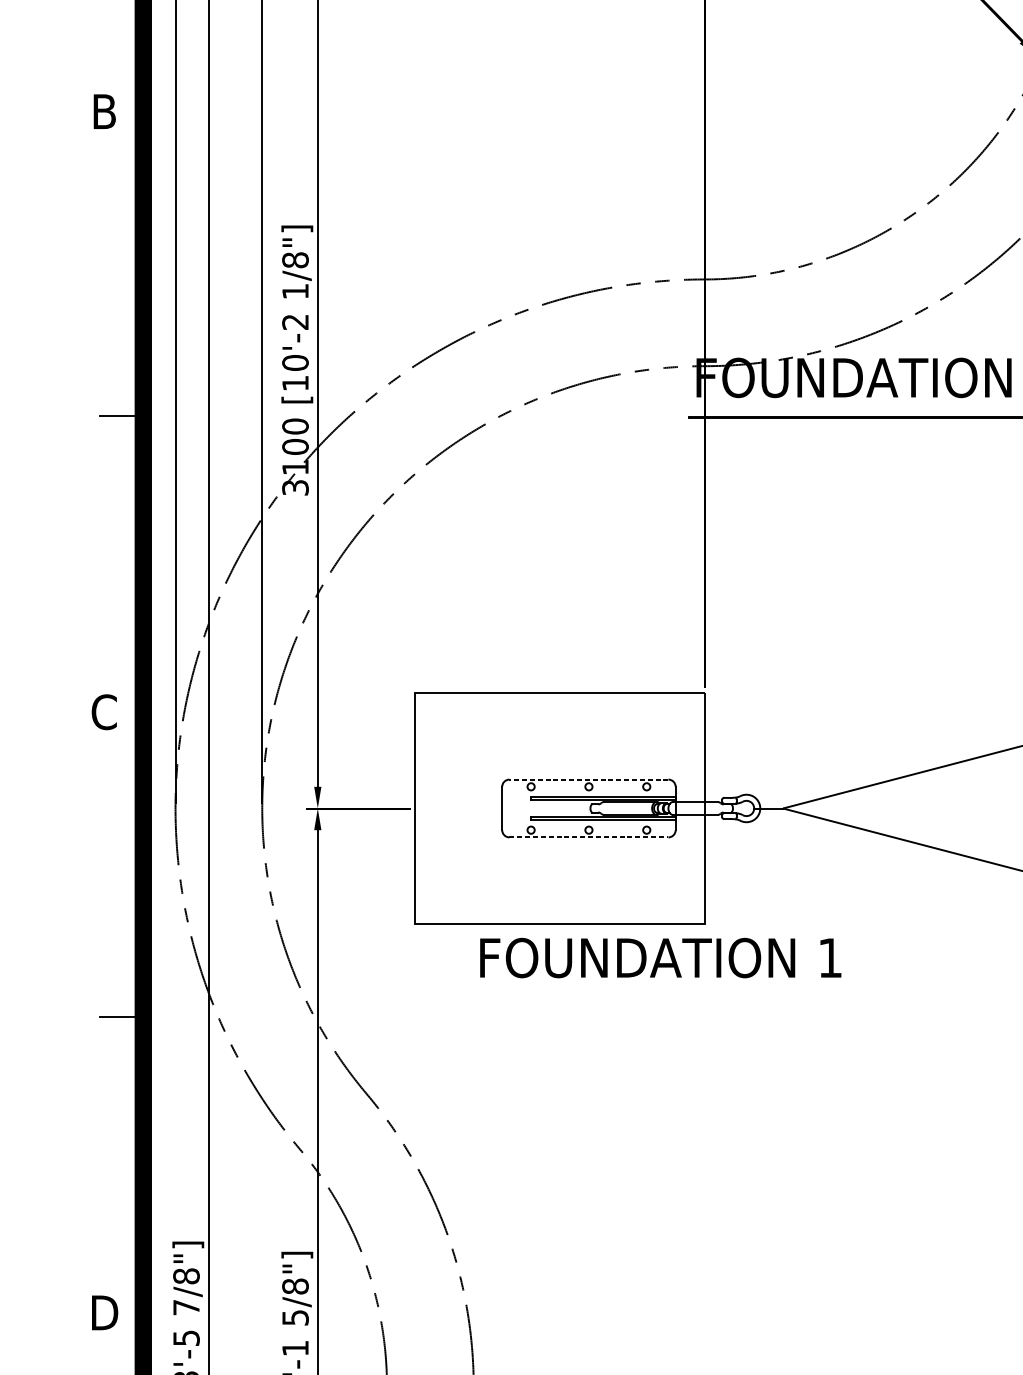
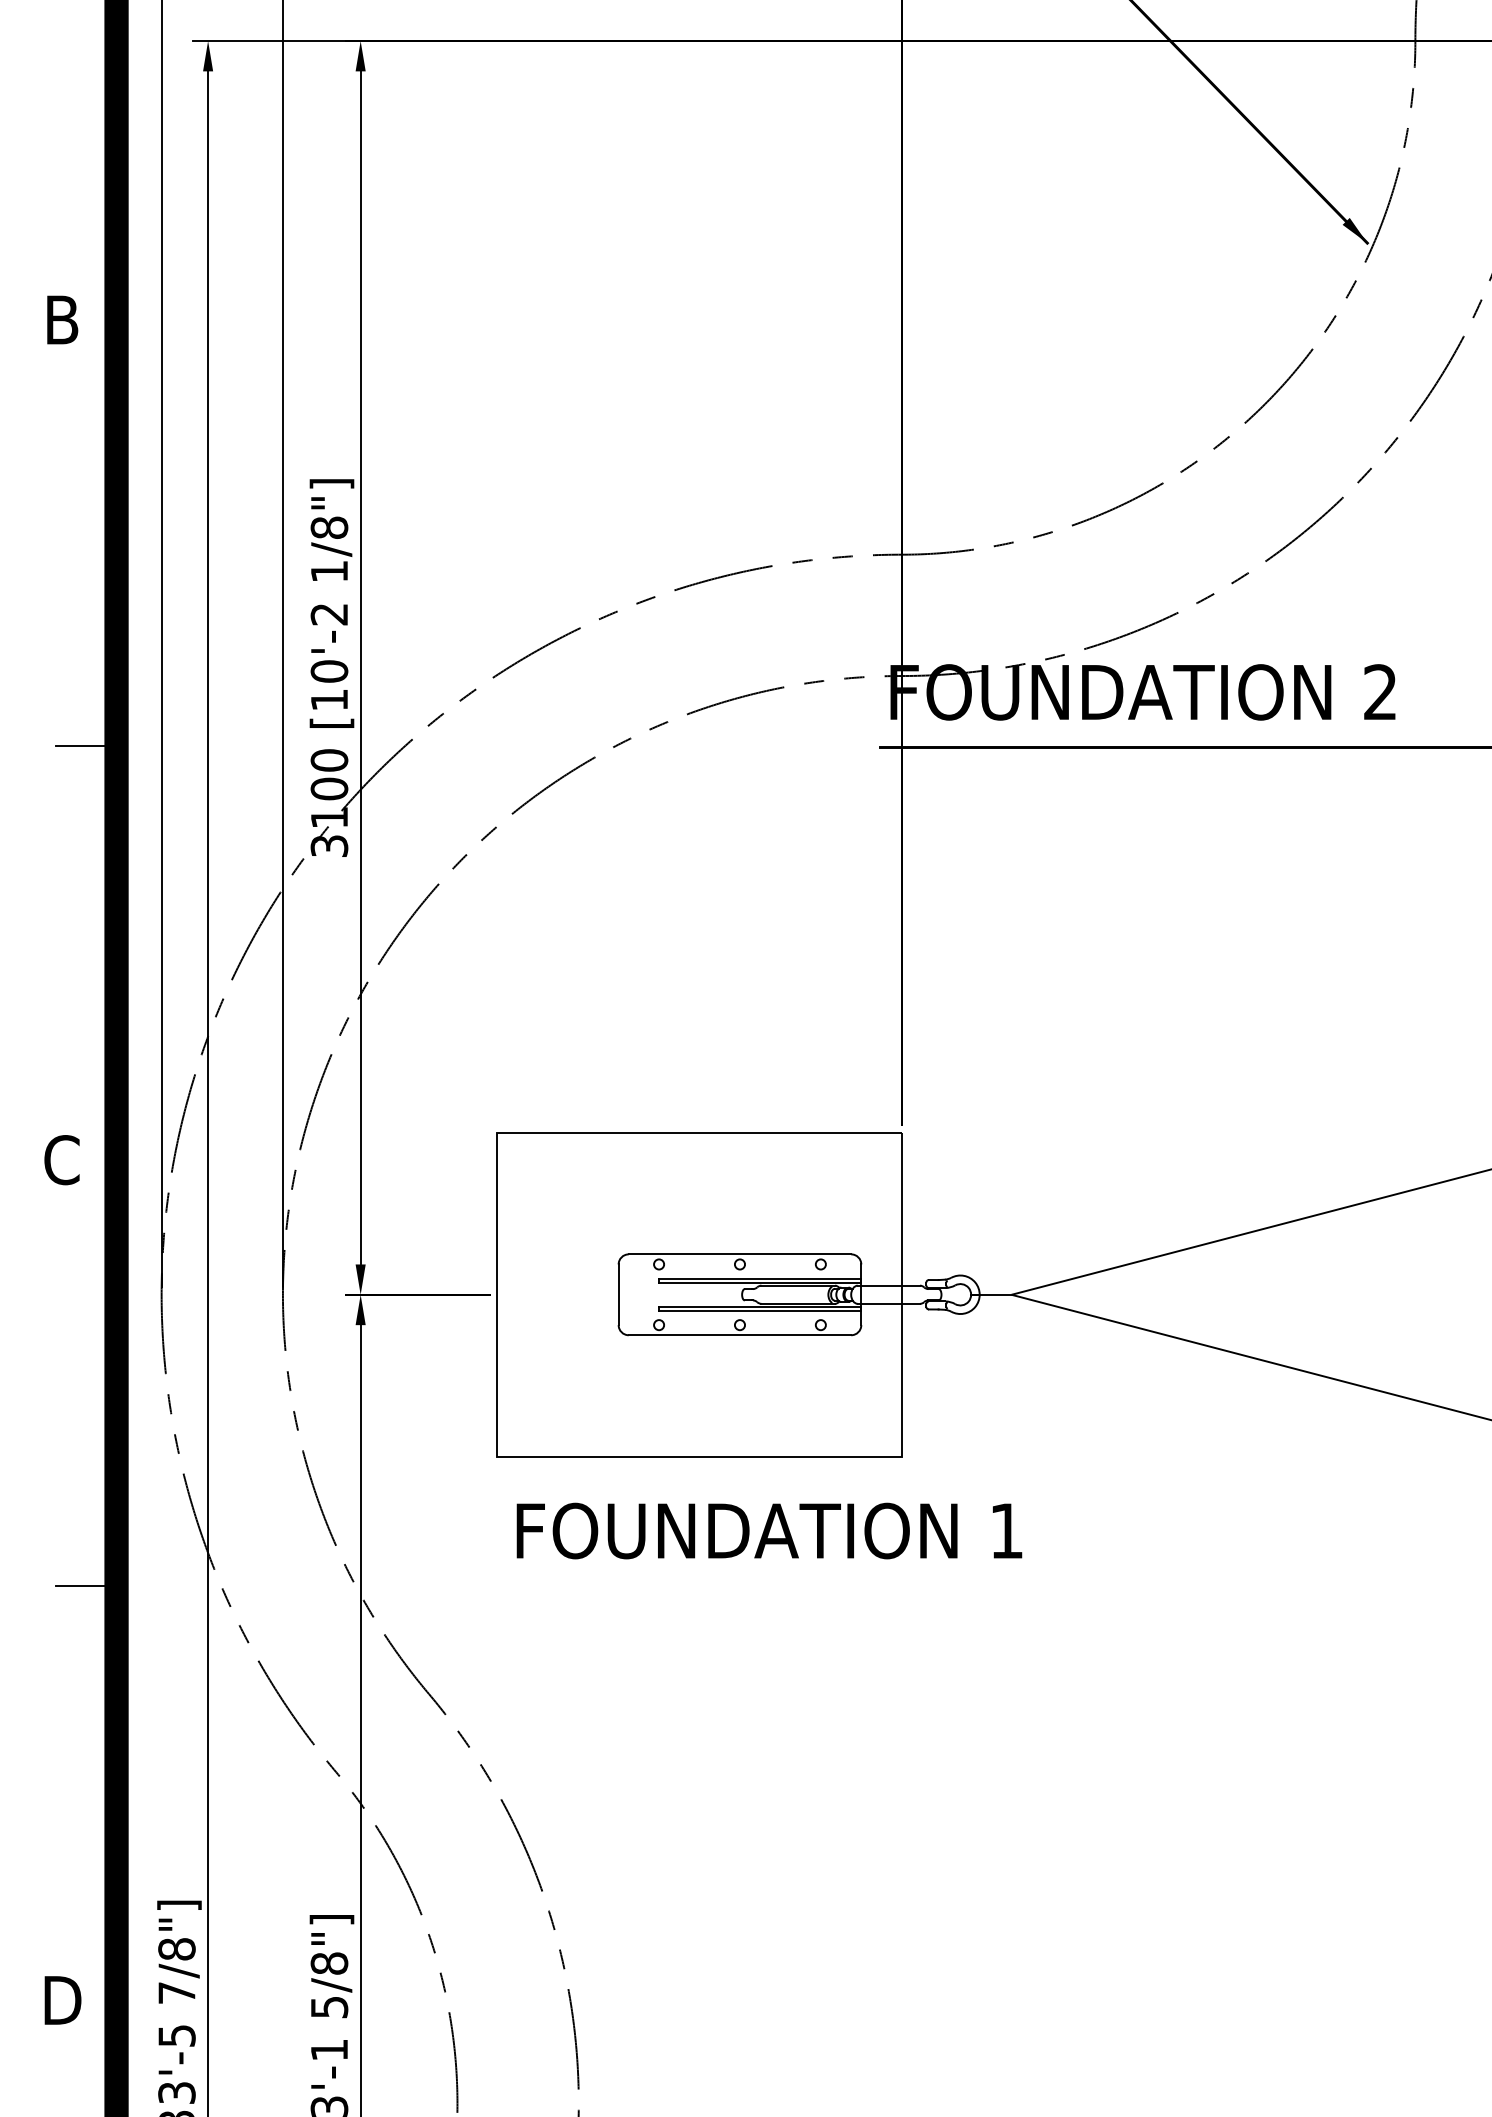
line: (588, 779) -> (739, 1254), dashed -> solid
line: (589, 837) -> (740, 1335), dashed -> solid
text: (660, 957) -> (769, 1530), moved

